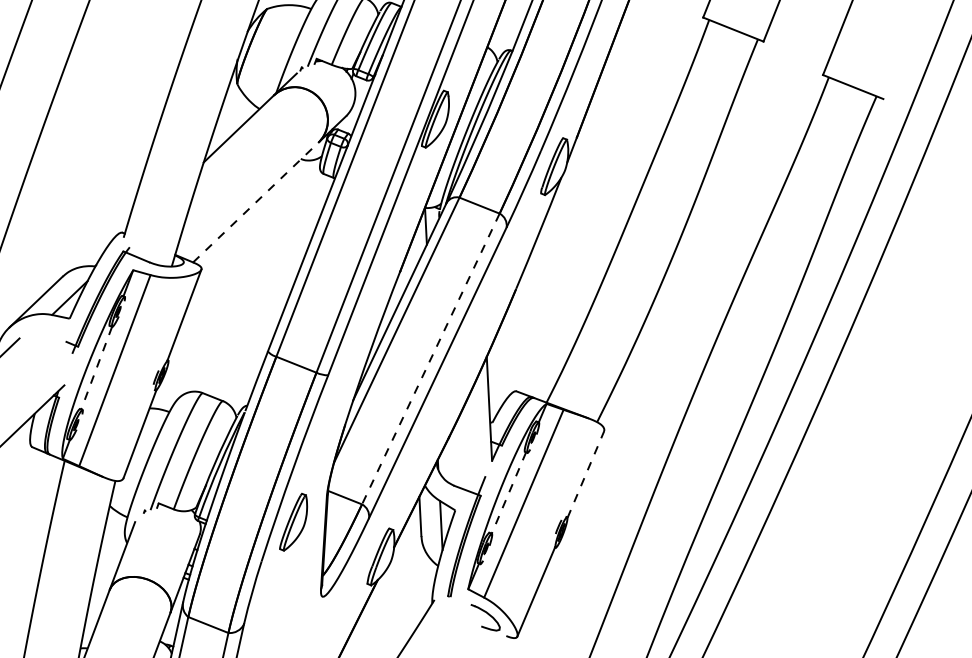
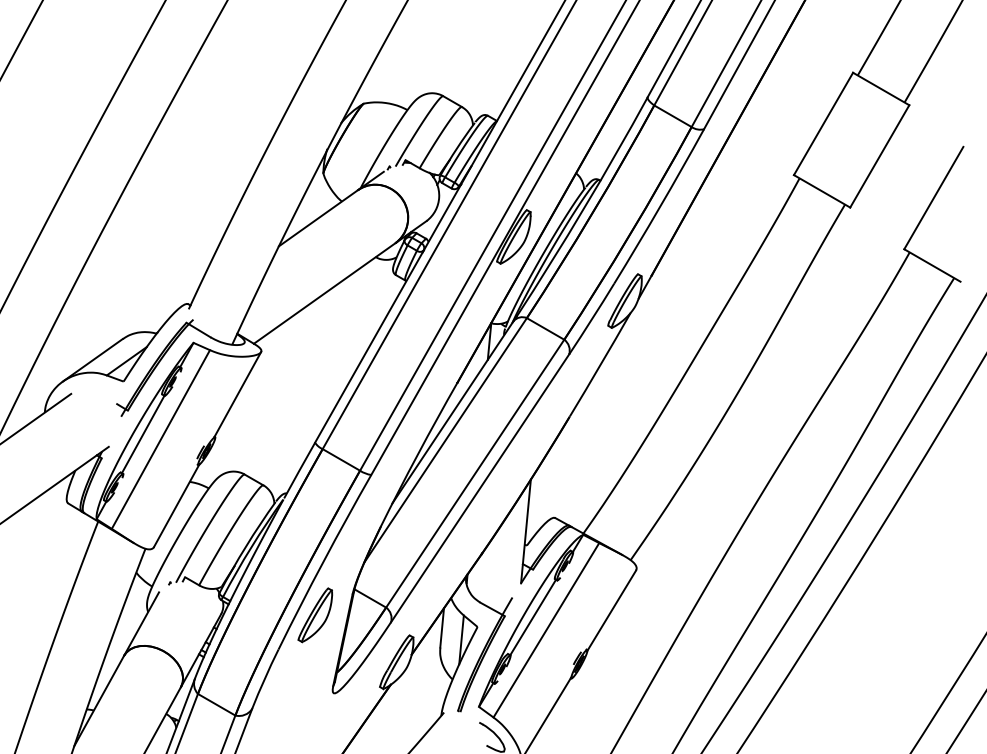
line: (255, 202) -> (324, 293), dashed -> solid
line: (431, 358) -> (475, 473), dashed -> solid
line: (95, 368) -> (142, 434), dashed -> solid
line: (585, 474) -> (611, 610), dashed -> solid
line: (508, 493) -> (532, 617), dashed -> solid

